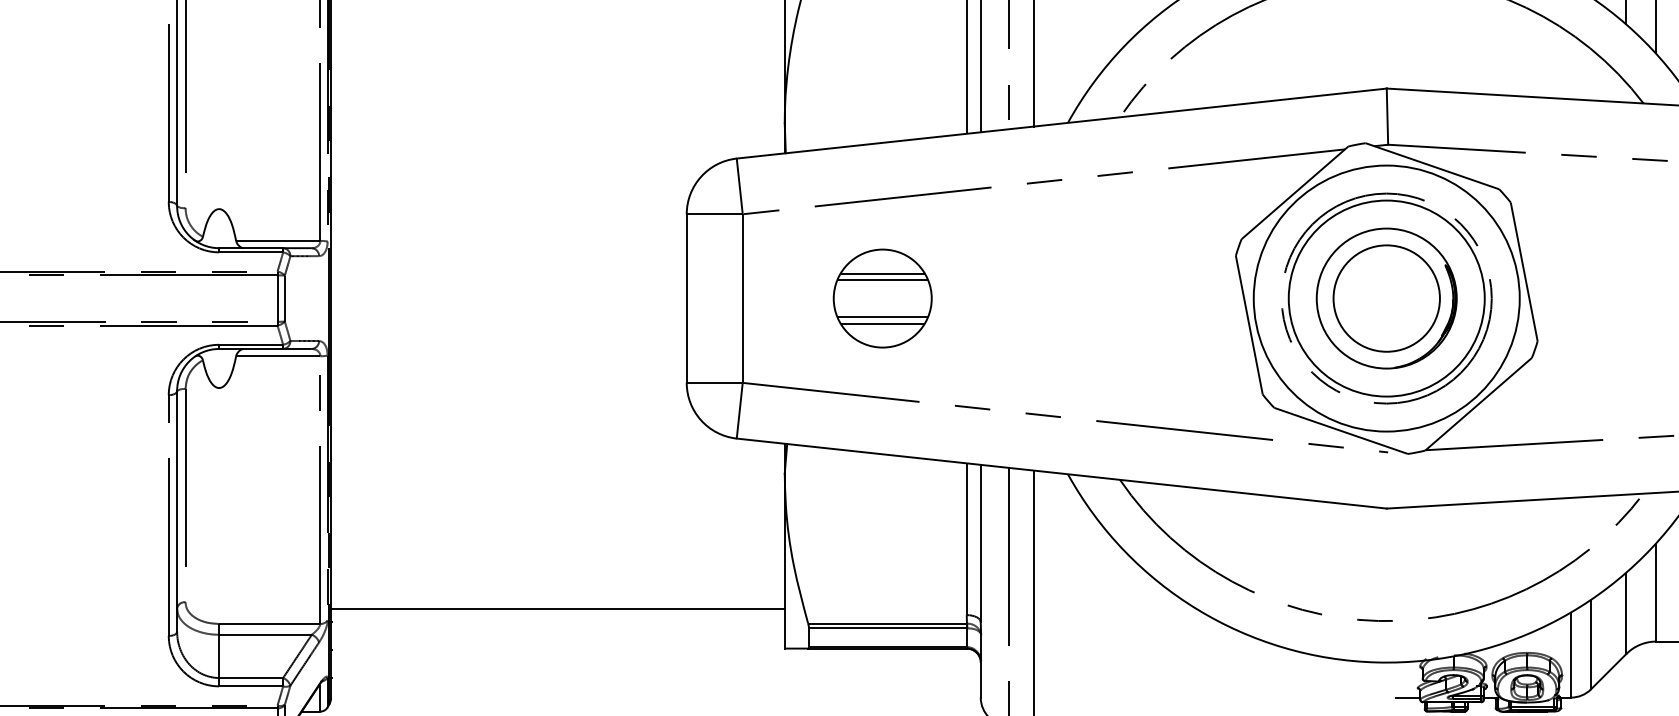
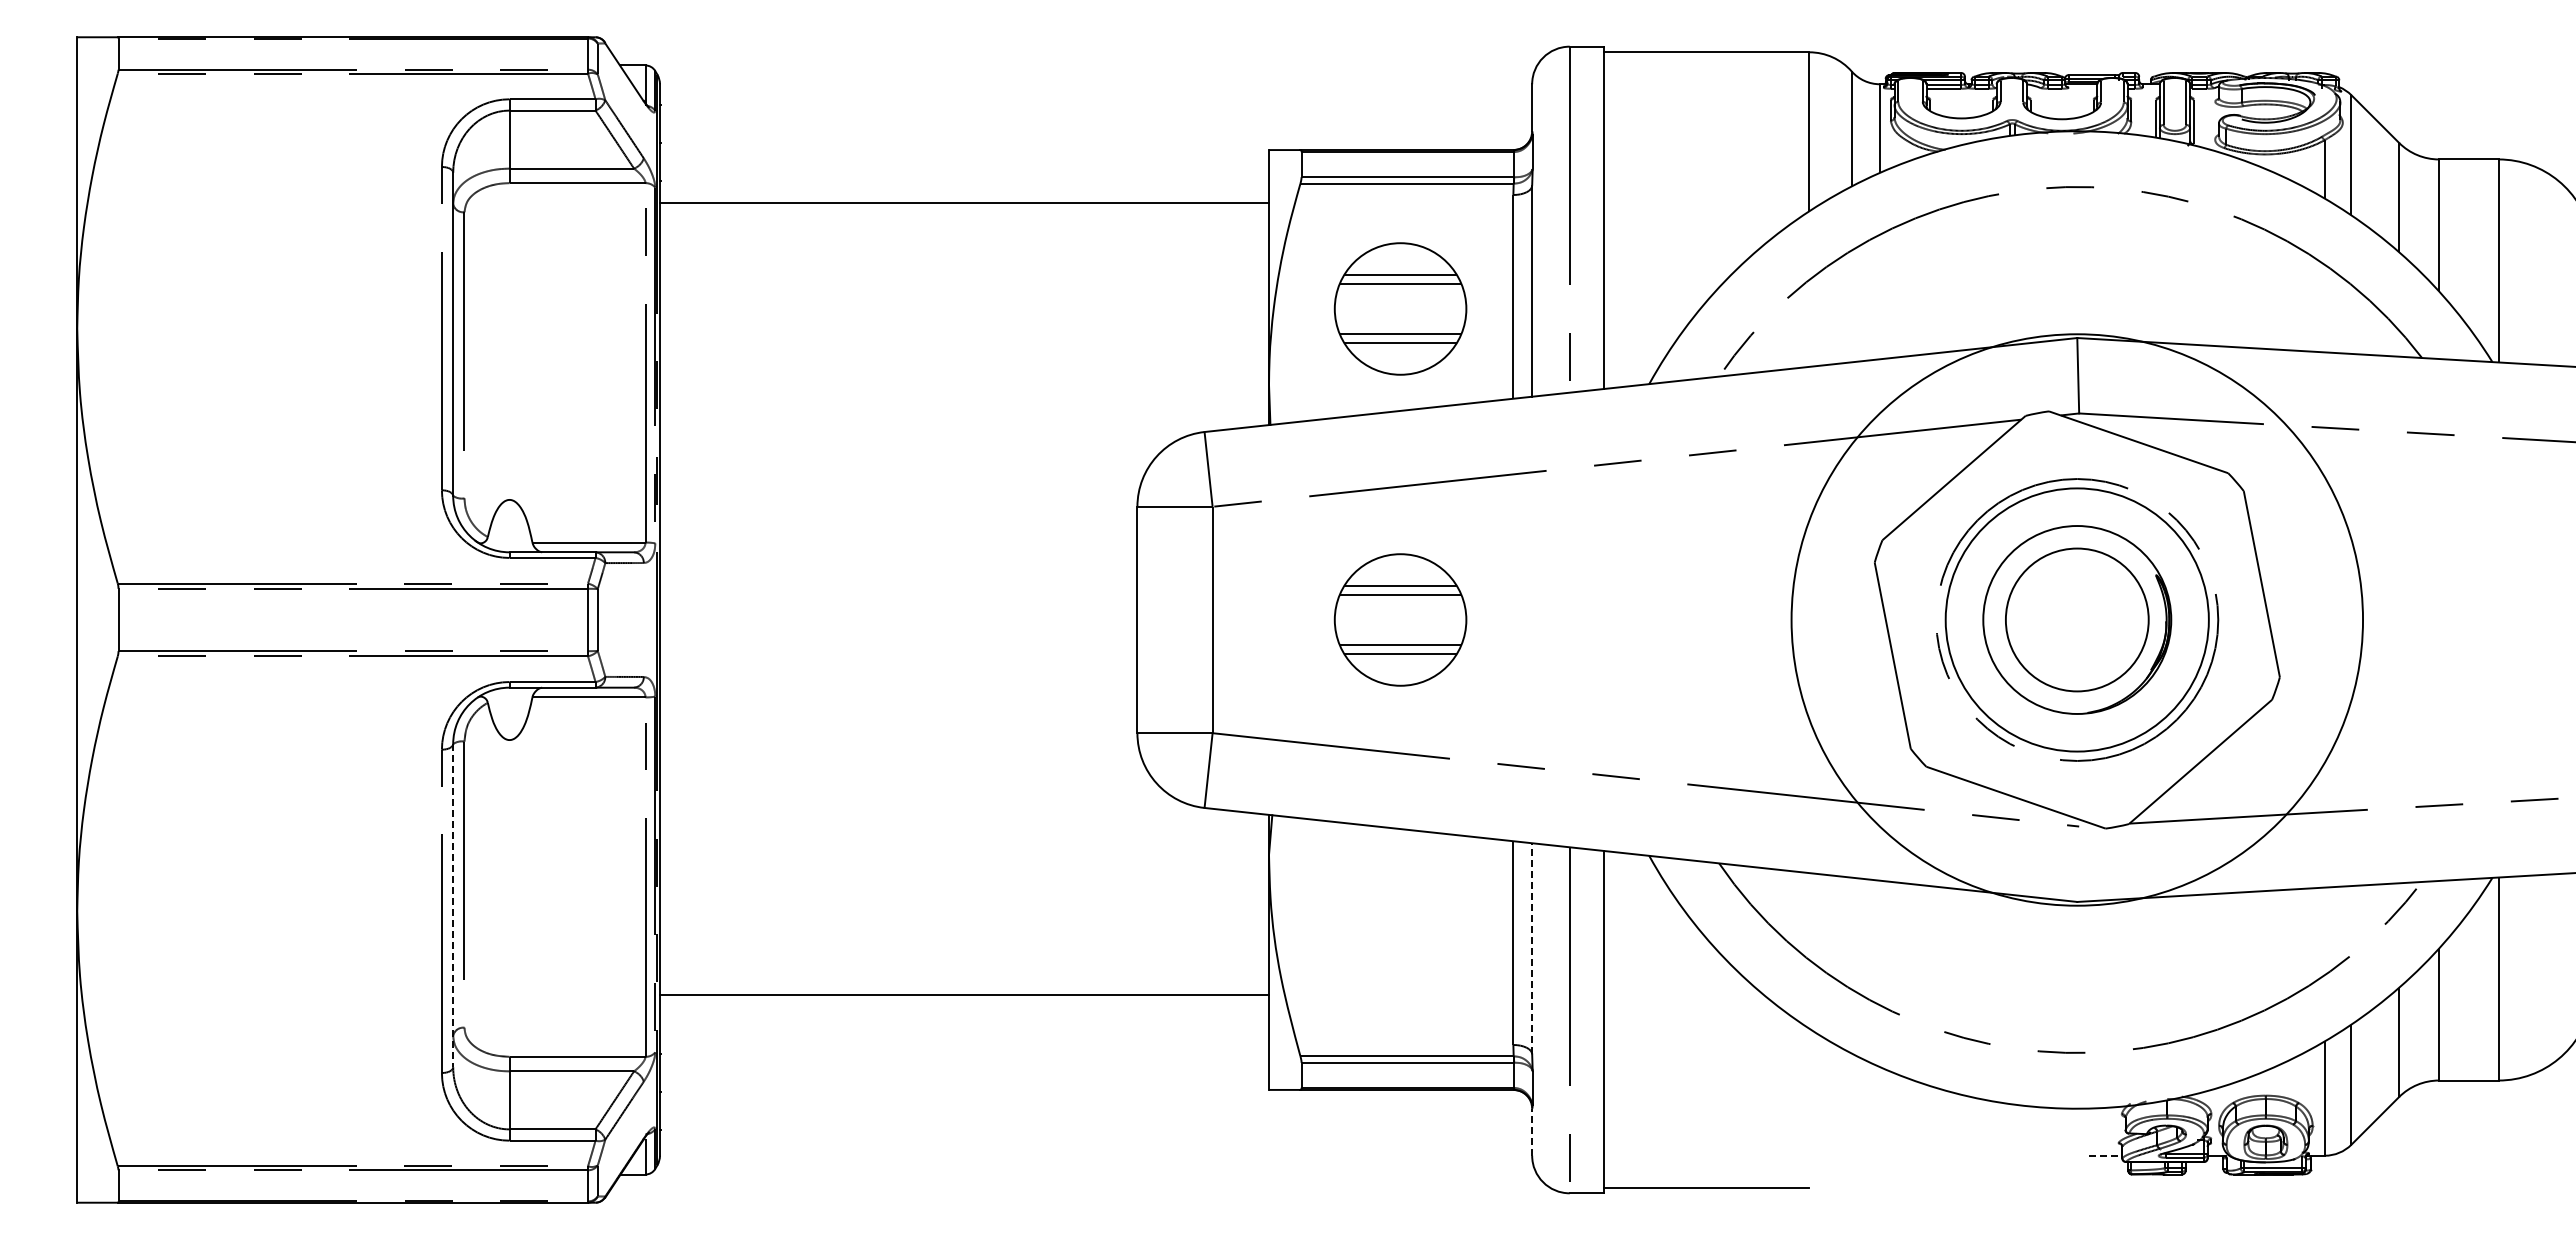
part: (882, 66) -> (1400, 308), added
circle: (1386, 298) -> (2076, 619), size x1.6
line: (177, 511) -> (453, 905), solid -> dashed
line: (980, 543) -> (1532, 948), solid -> dashed
line: (557, 609) -> (964, 995), moved
line: (980, 679) -> (1532, 1131), solid -> dashed
line: (1408, 697) -> (2106, 1155), solid -> dashed

